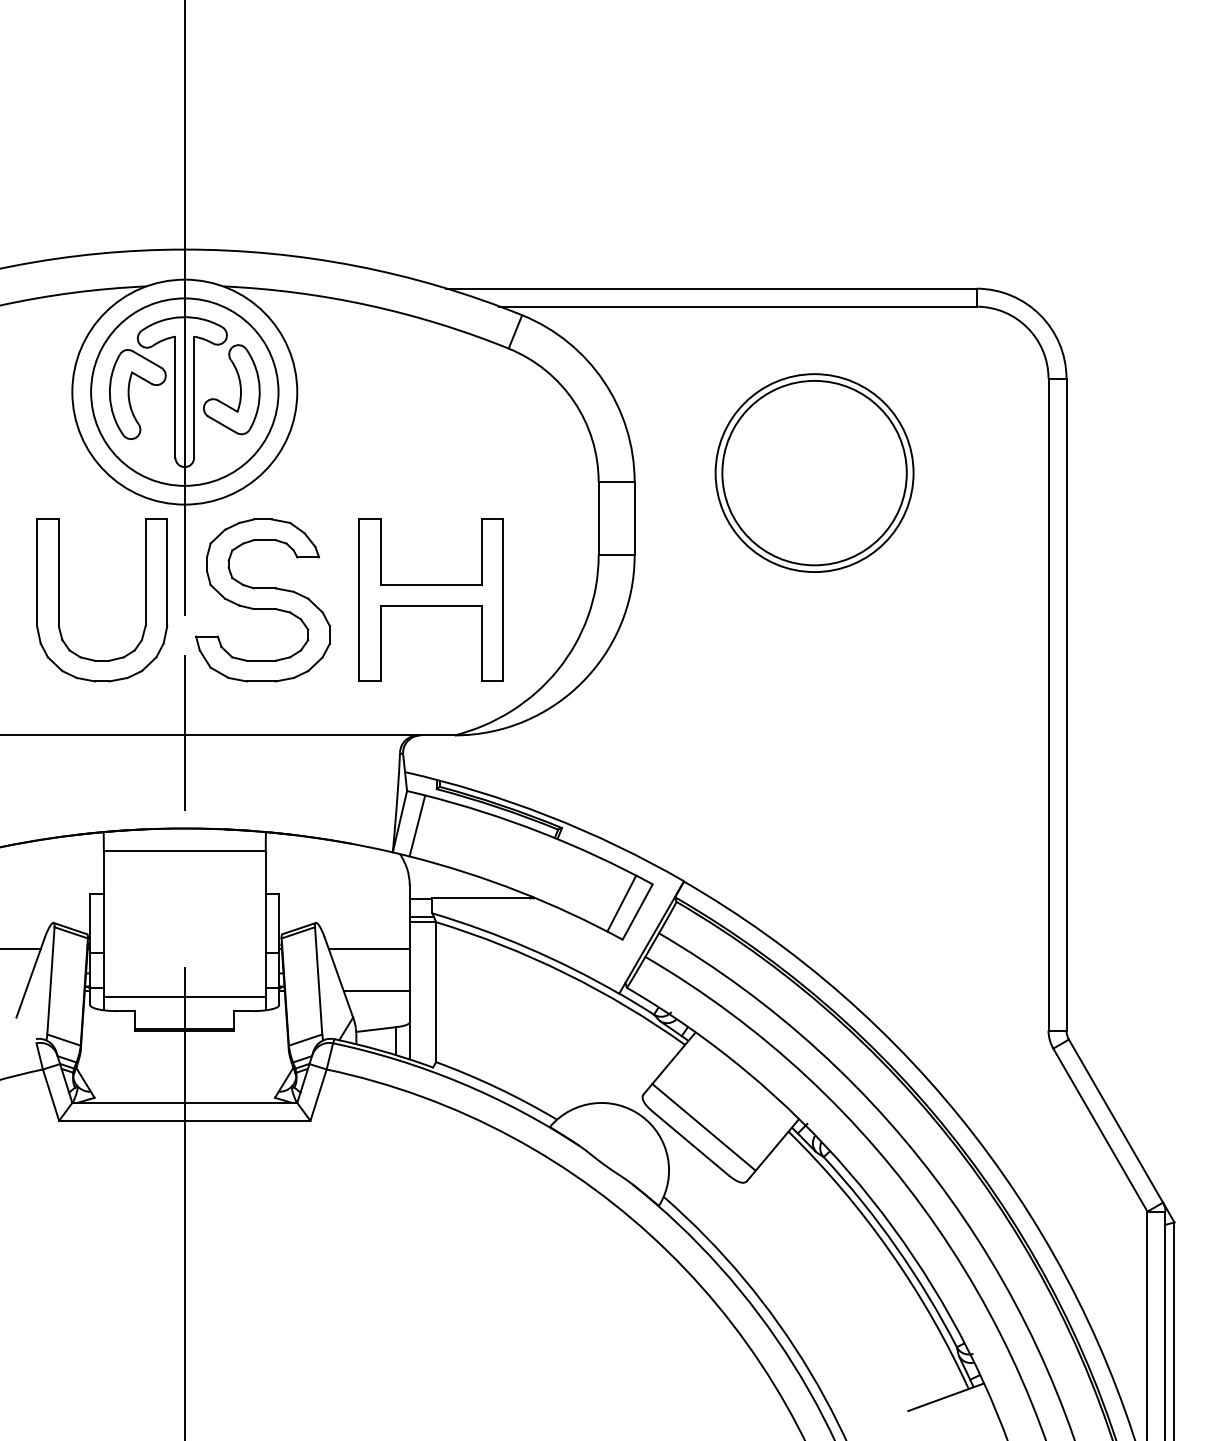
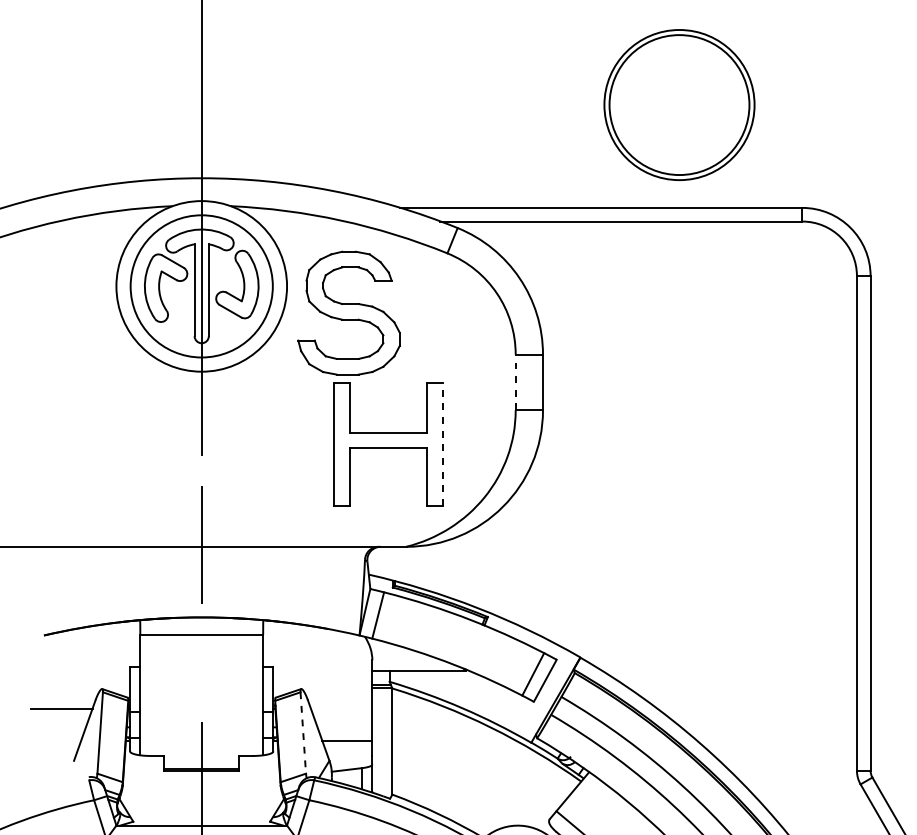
part: (814, 472) -> (679, 104), moved
line: (598, 518) -> (515, 382), solid -> dashed
part: (59, 600) -> (106, 444), removed
part: (262, 600) -> (348, 313), moved
line: (503, 600) -> (443, 444), solid -> dashed
line: (368, 948) -> (341, 708), removed
line: (318, 980) -> (303, 732), solid -> dashed
line: (184, 996) -> (201, 744), removed

